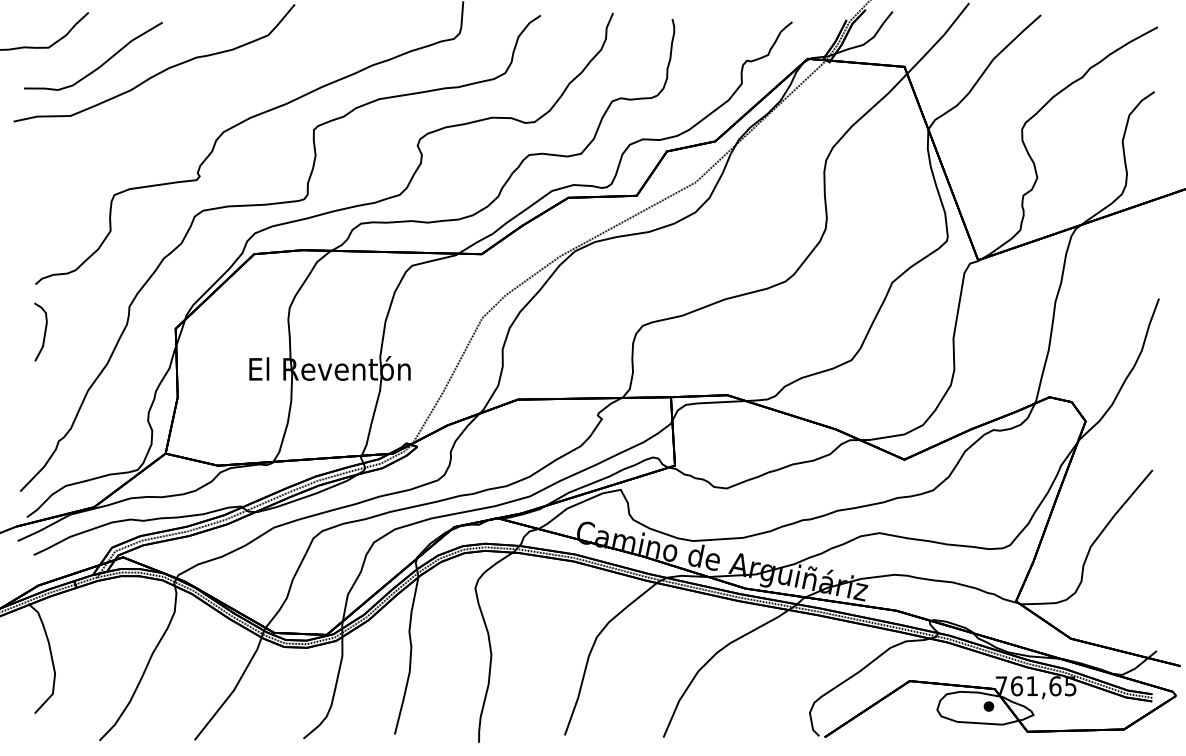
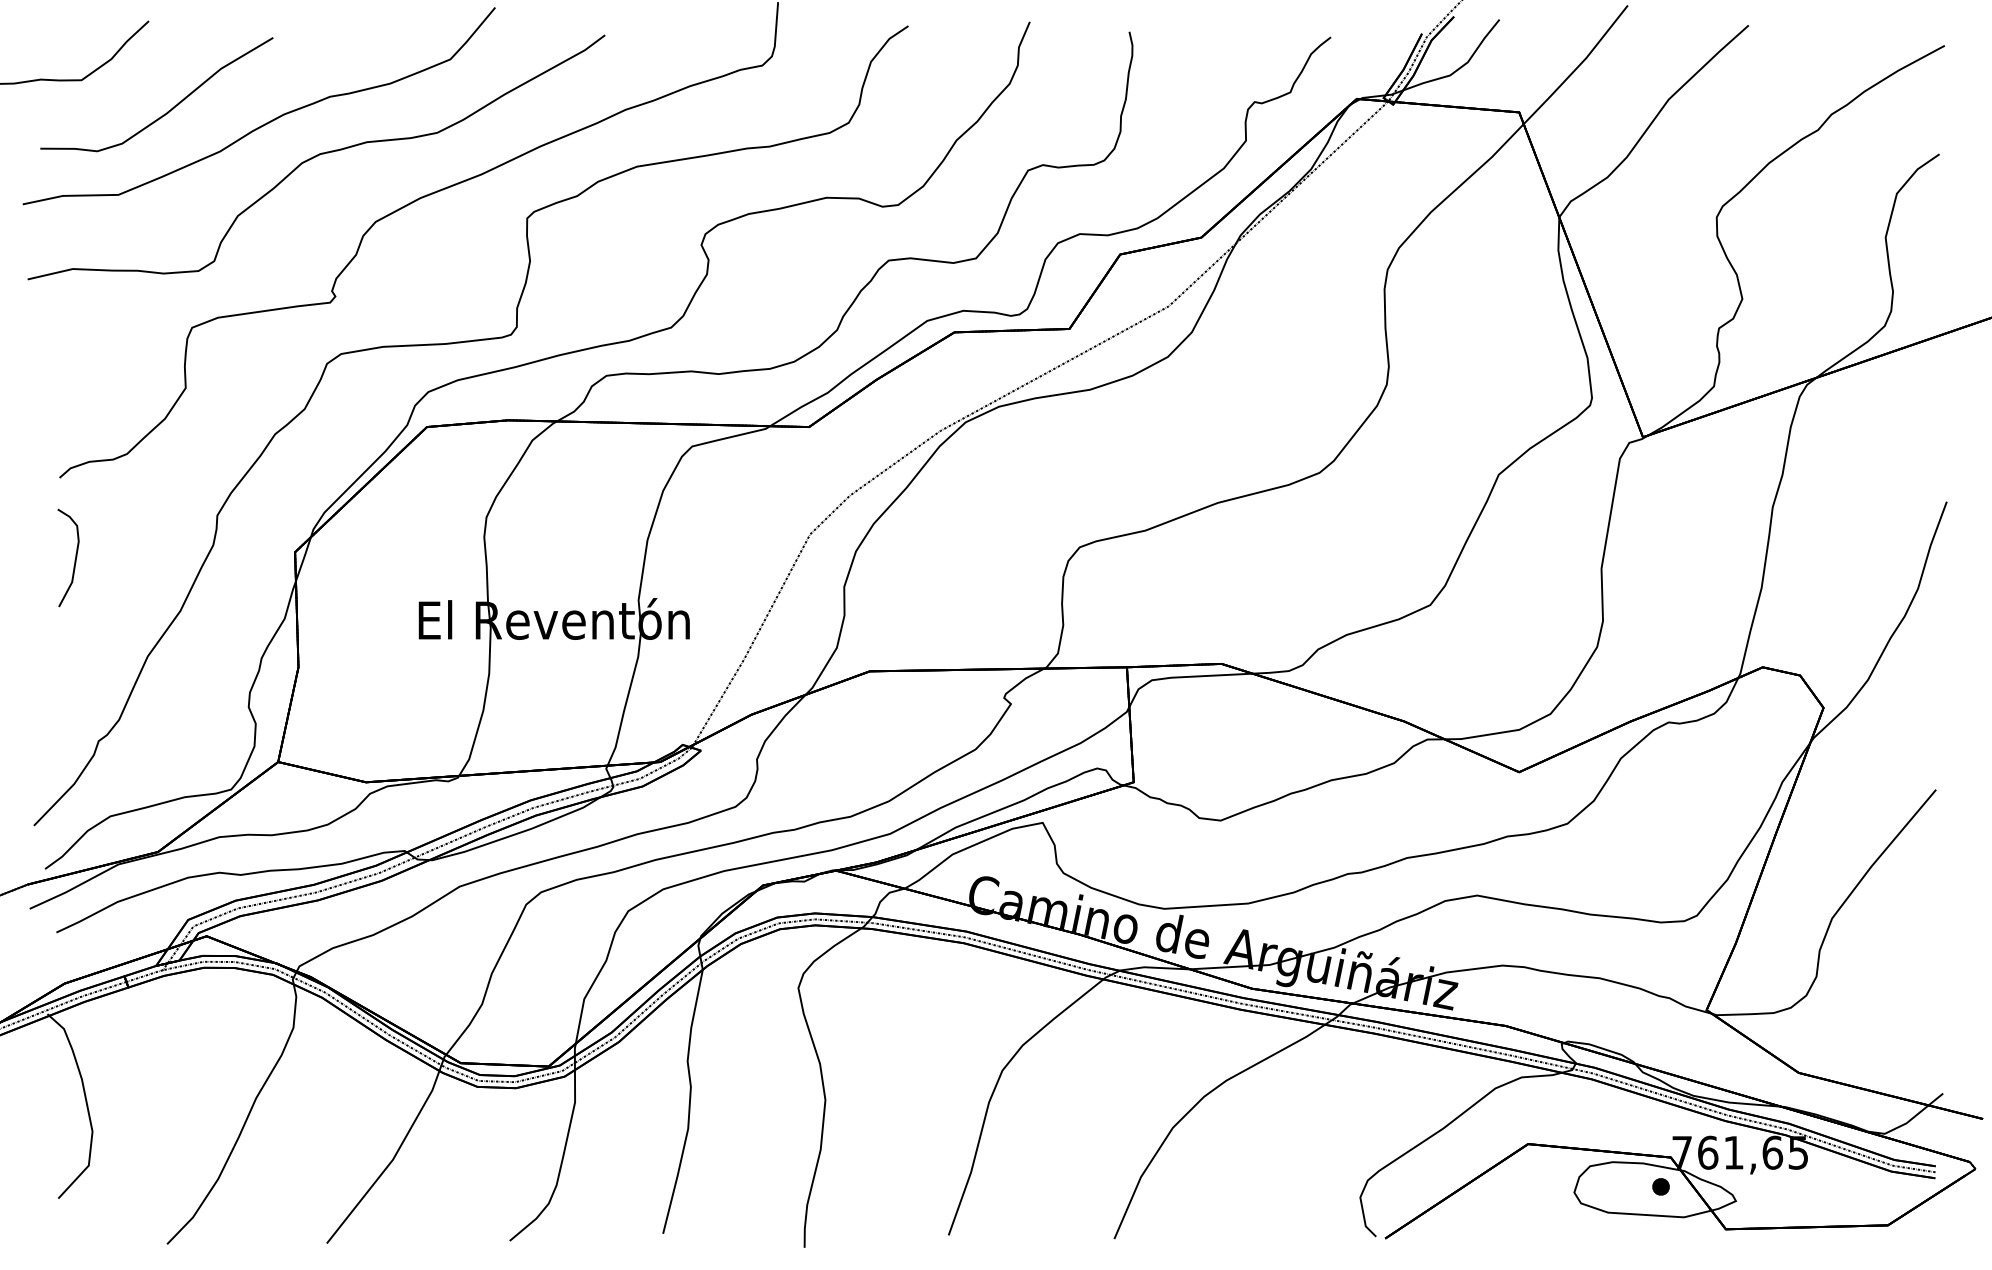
part: (188, 93) -> (316, 157), added

